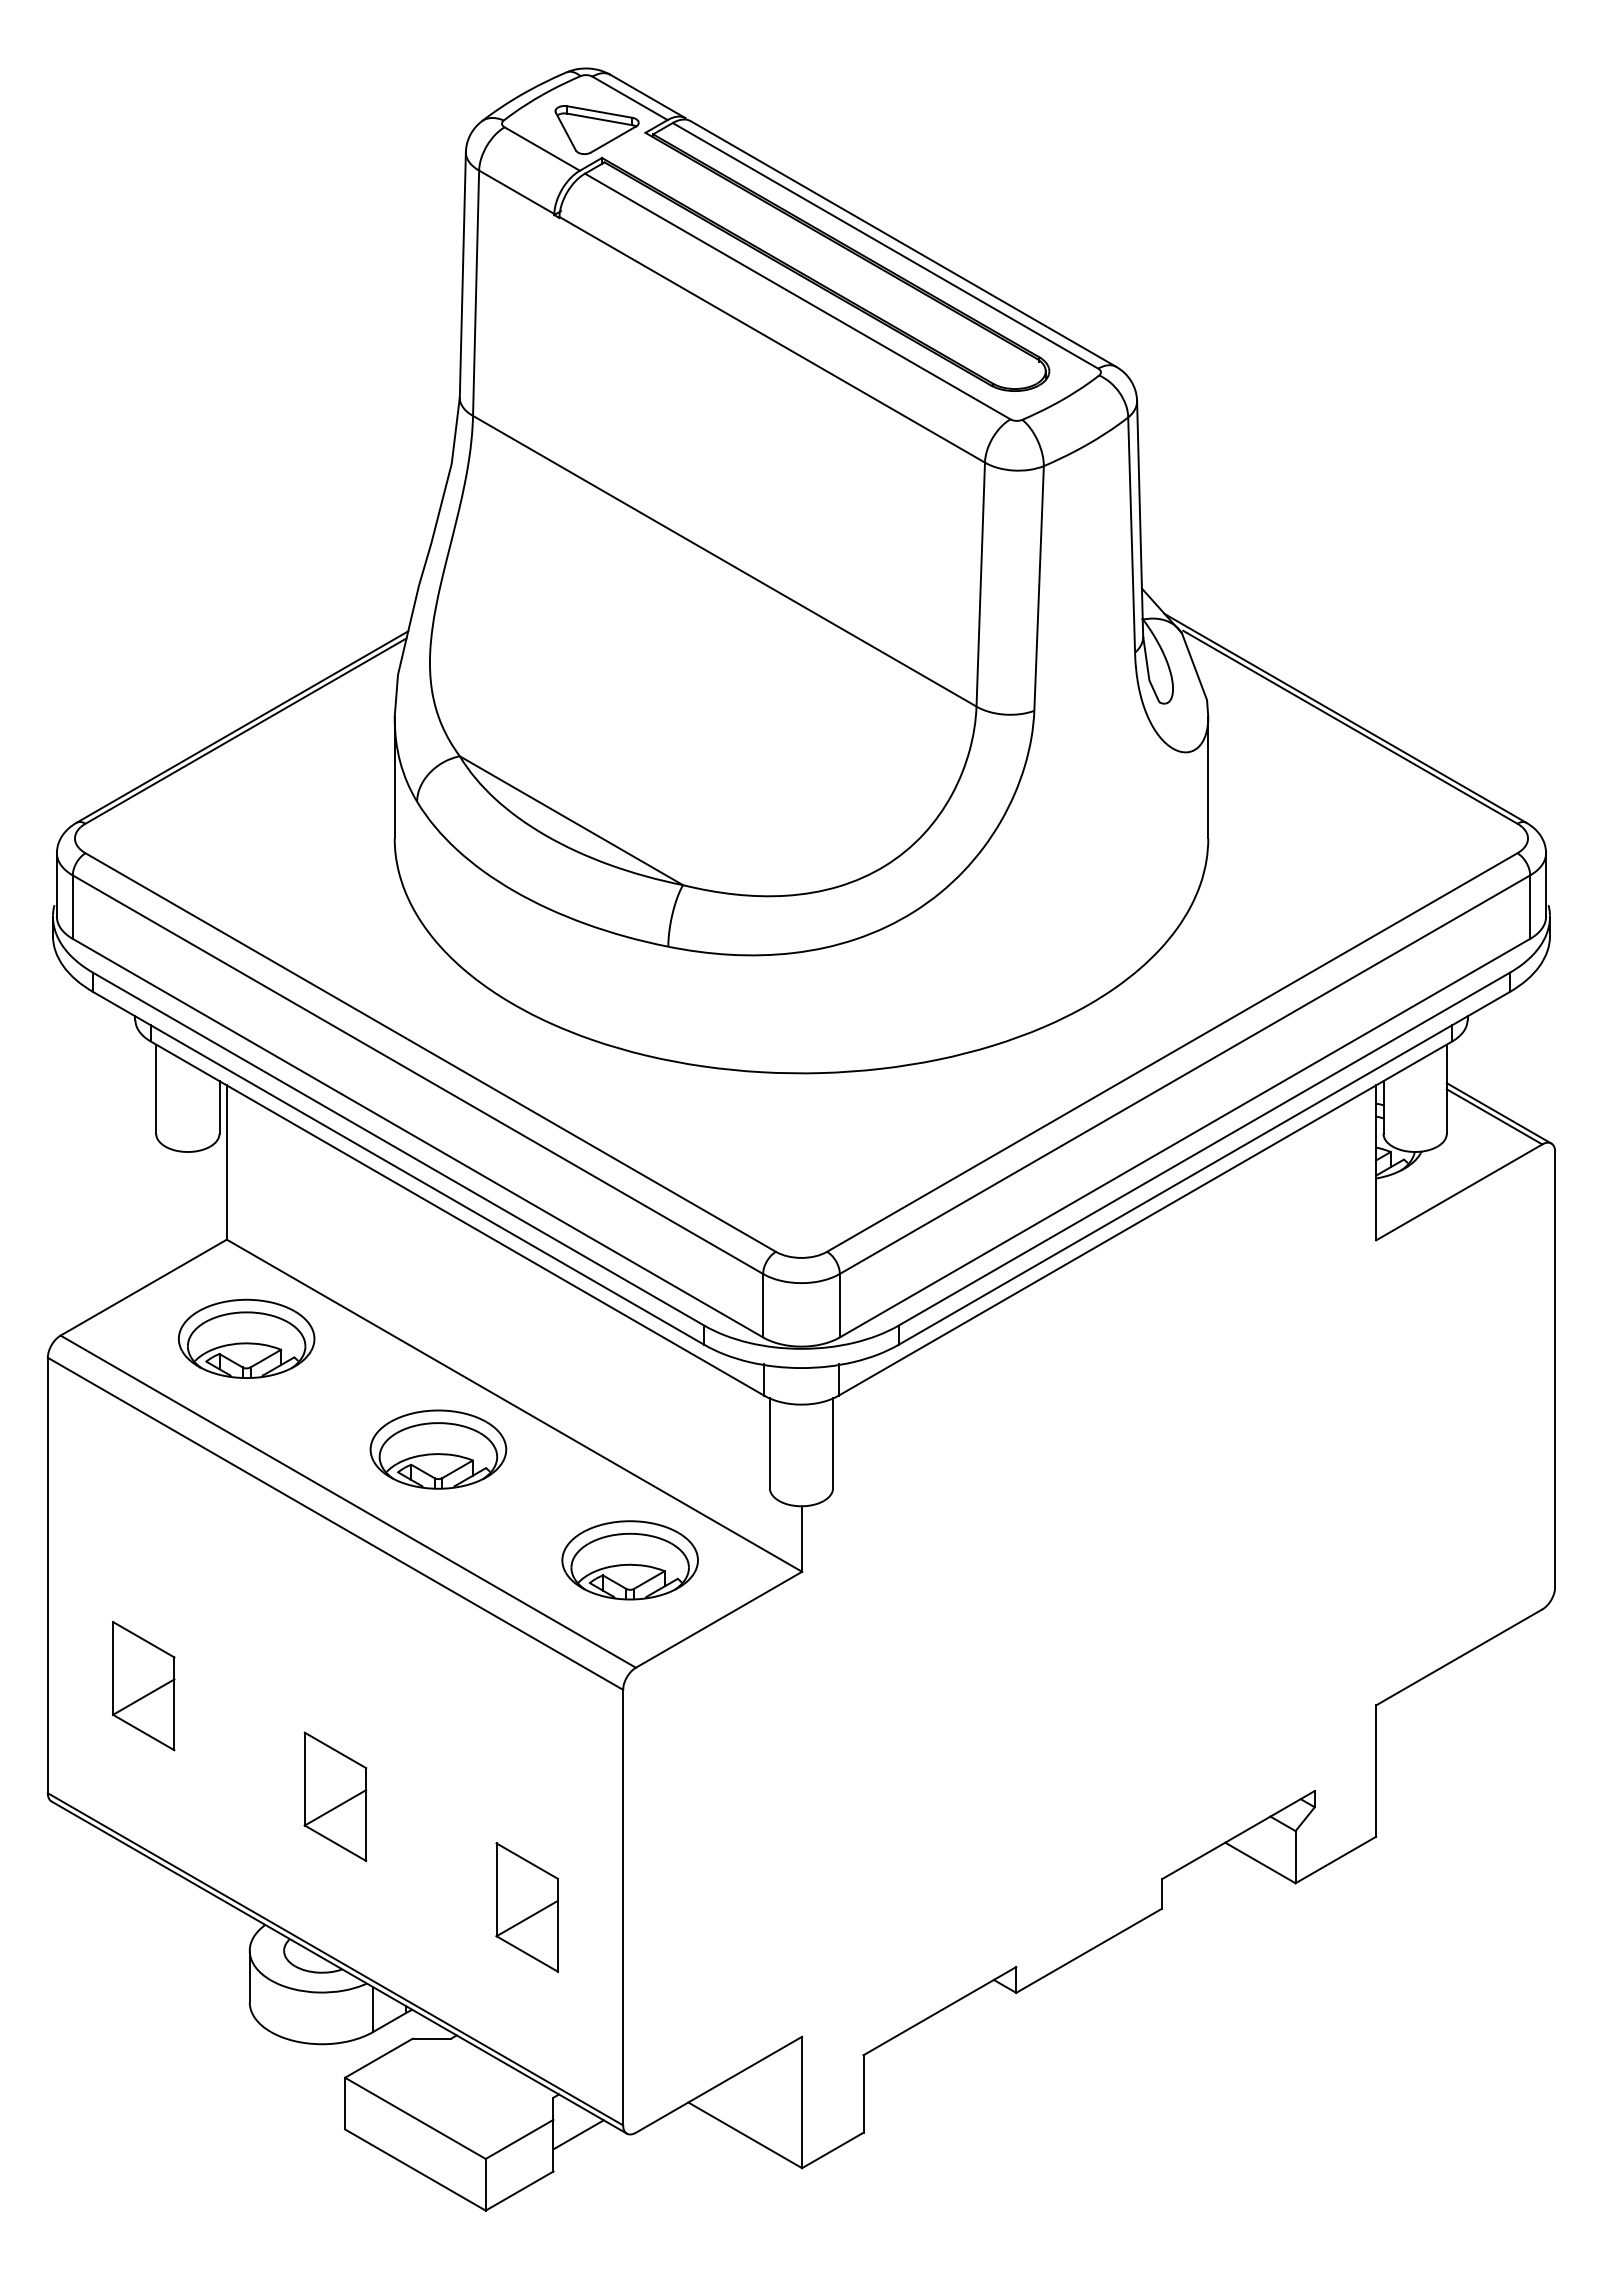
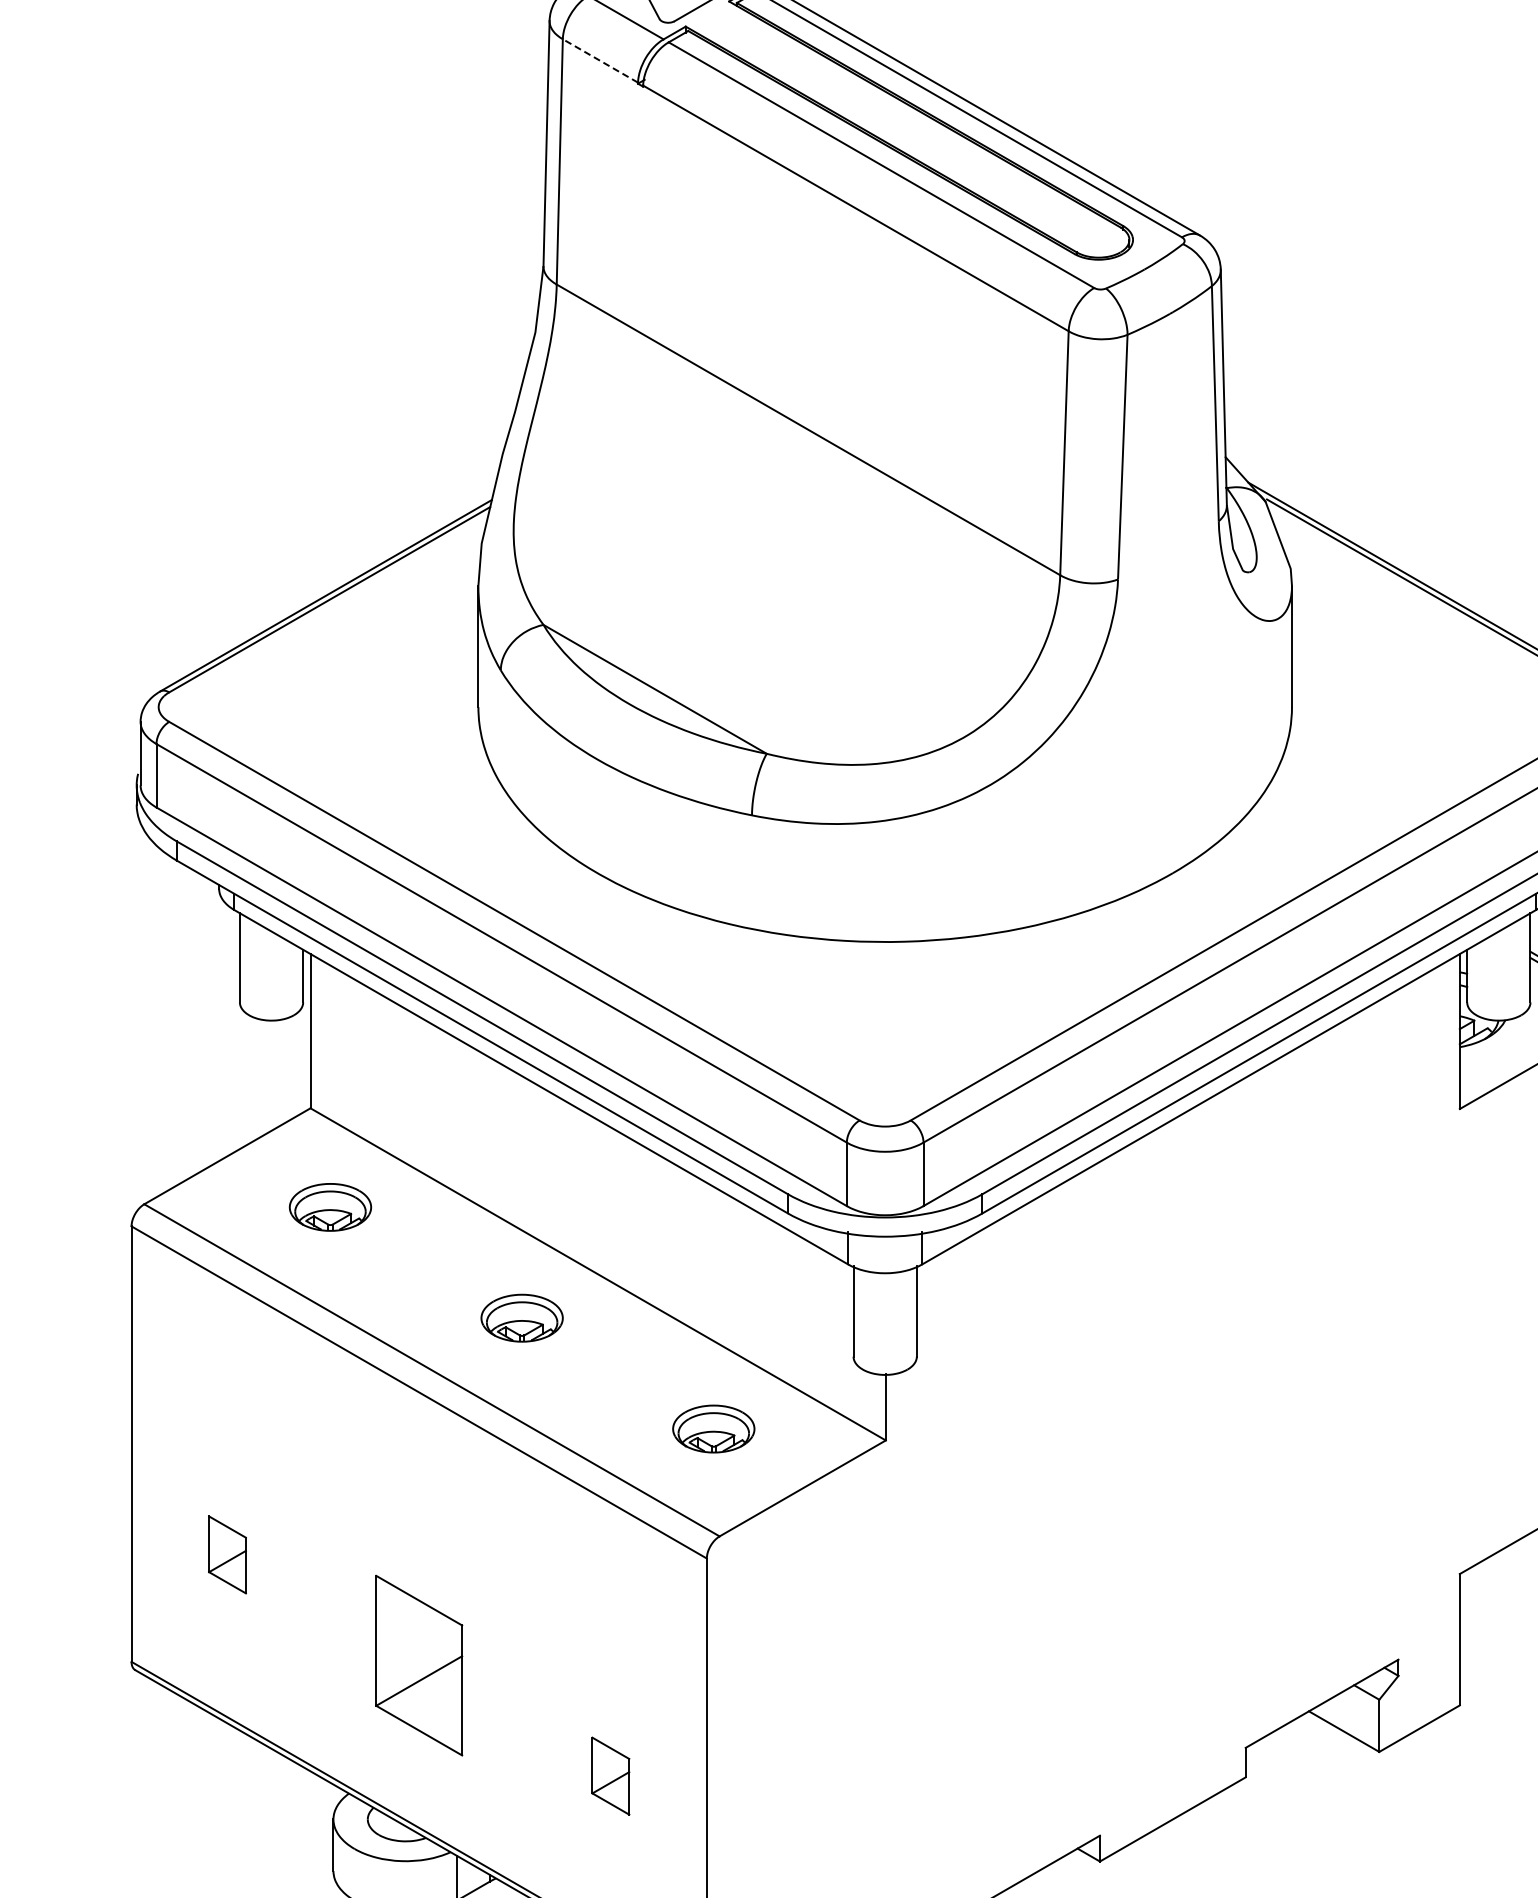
line: (516, 192) -> (600, 61), solid -> dashed
part: (246, 1338) -> (330, 1207), size x0.6
part: (438, 1449) -> (522, 1318), size x0.6
part: (629, 1560) -> (713, 1429), size x0.6
part: (143, 1686) -> (227, 1555), size x0.6
part: (335, 1796) -> (419, 1665), size x1.4
part: (526, 1907) -> (610, 1776), size x0.6

